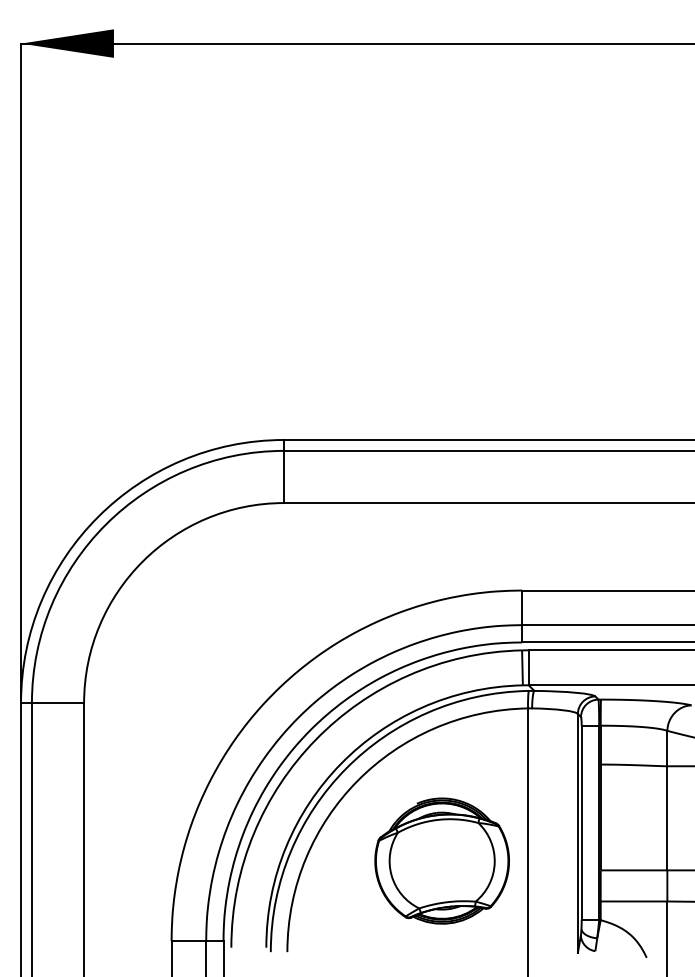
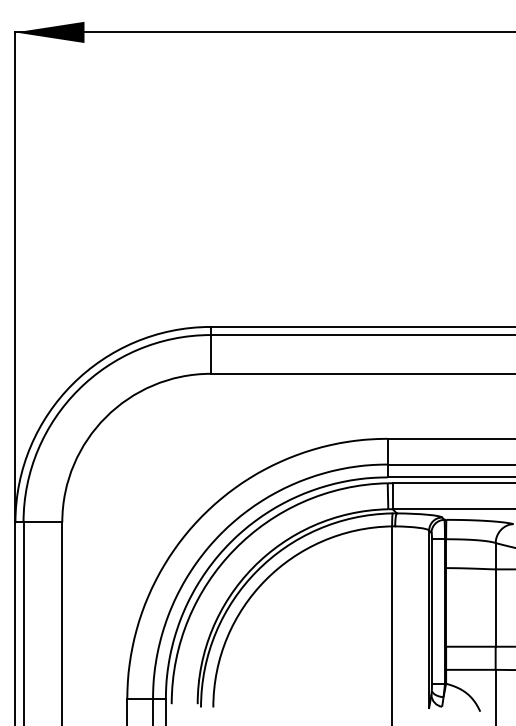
part: (441, 860) -> (327, 639), removed

